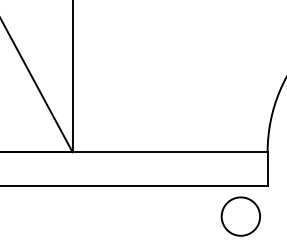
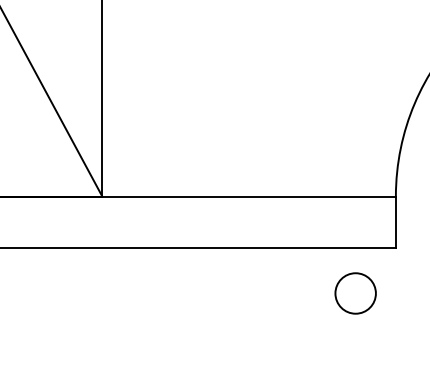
circle: (240, 216) -> (355, 293), size x0.7

